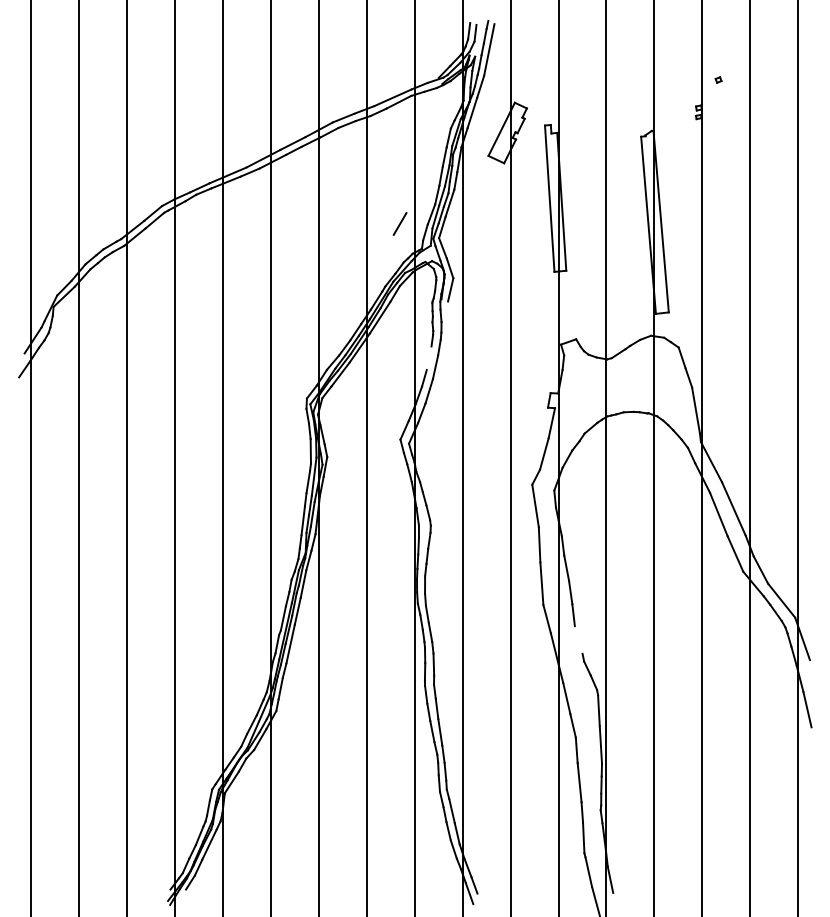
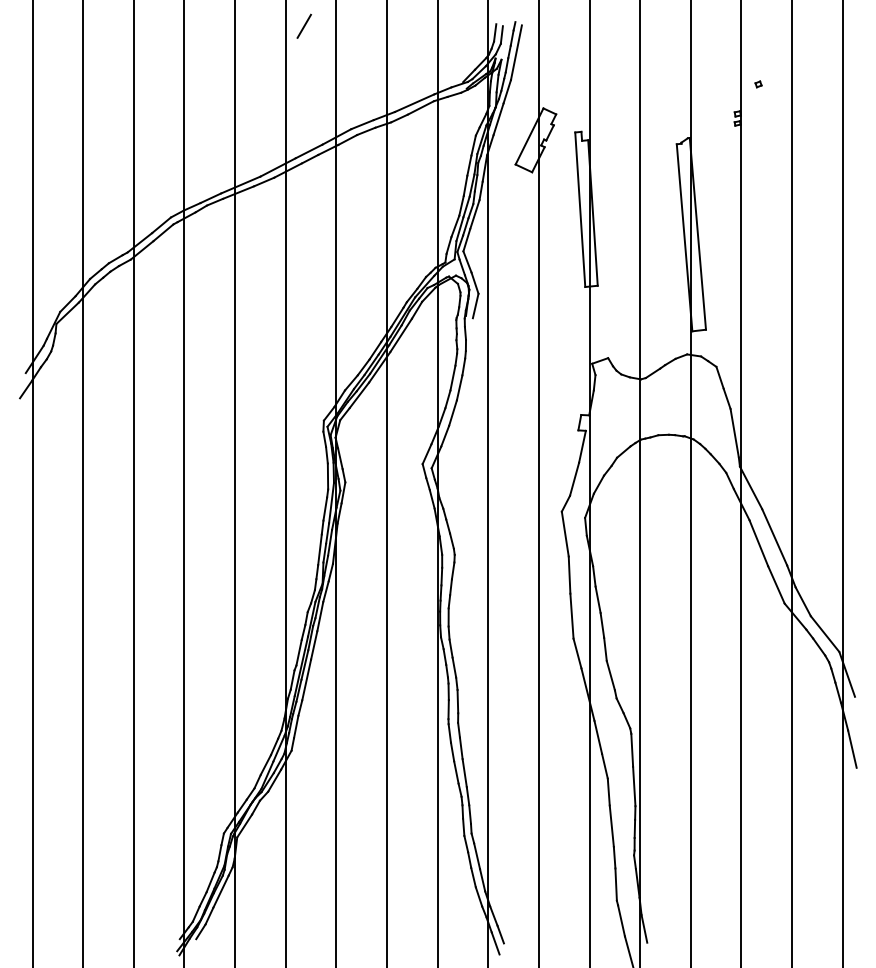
line: (399, 223) -> (303, 25), moved
line: (428, 357) -> (452, 377), added
line: (578, 639) -> (610, 675), added

